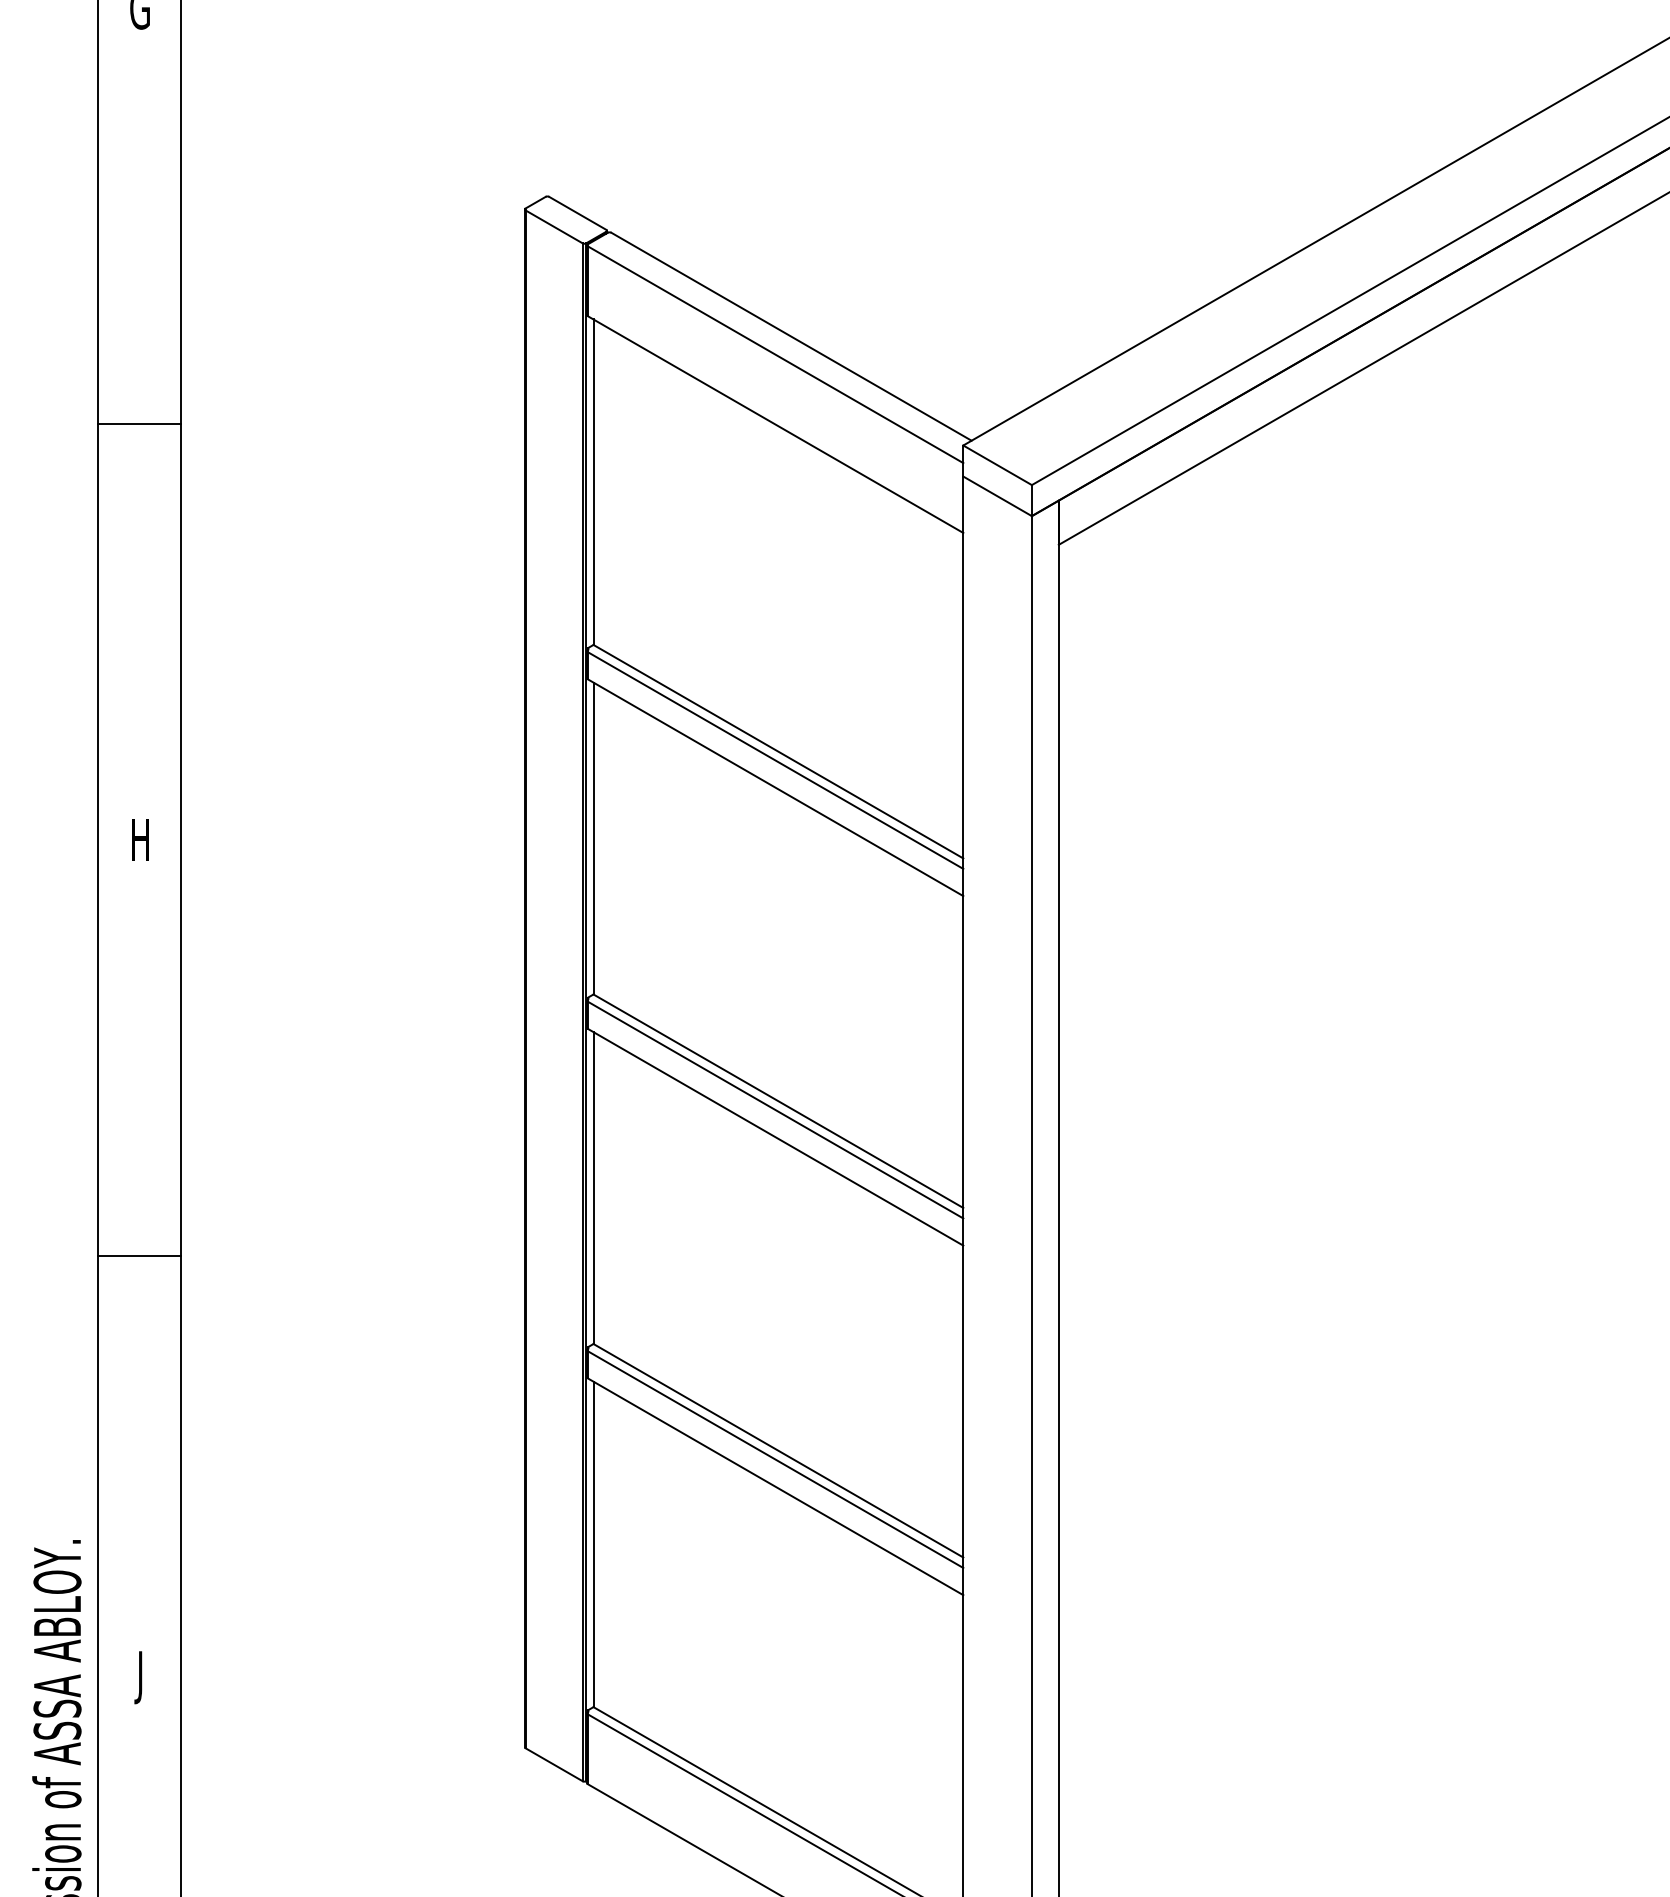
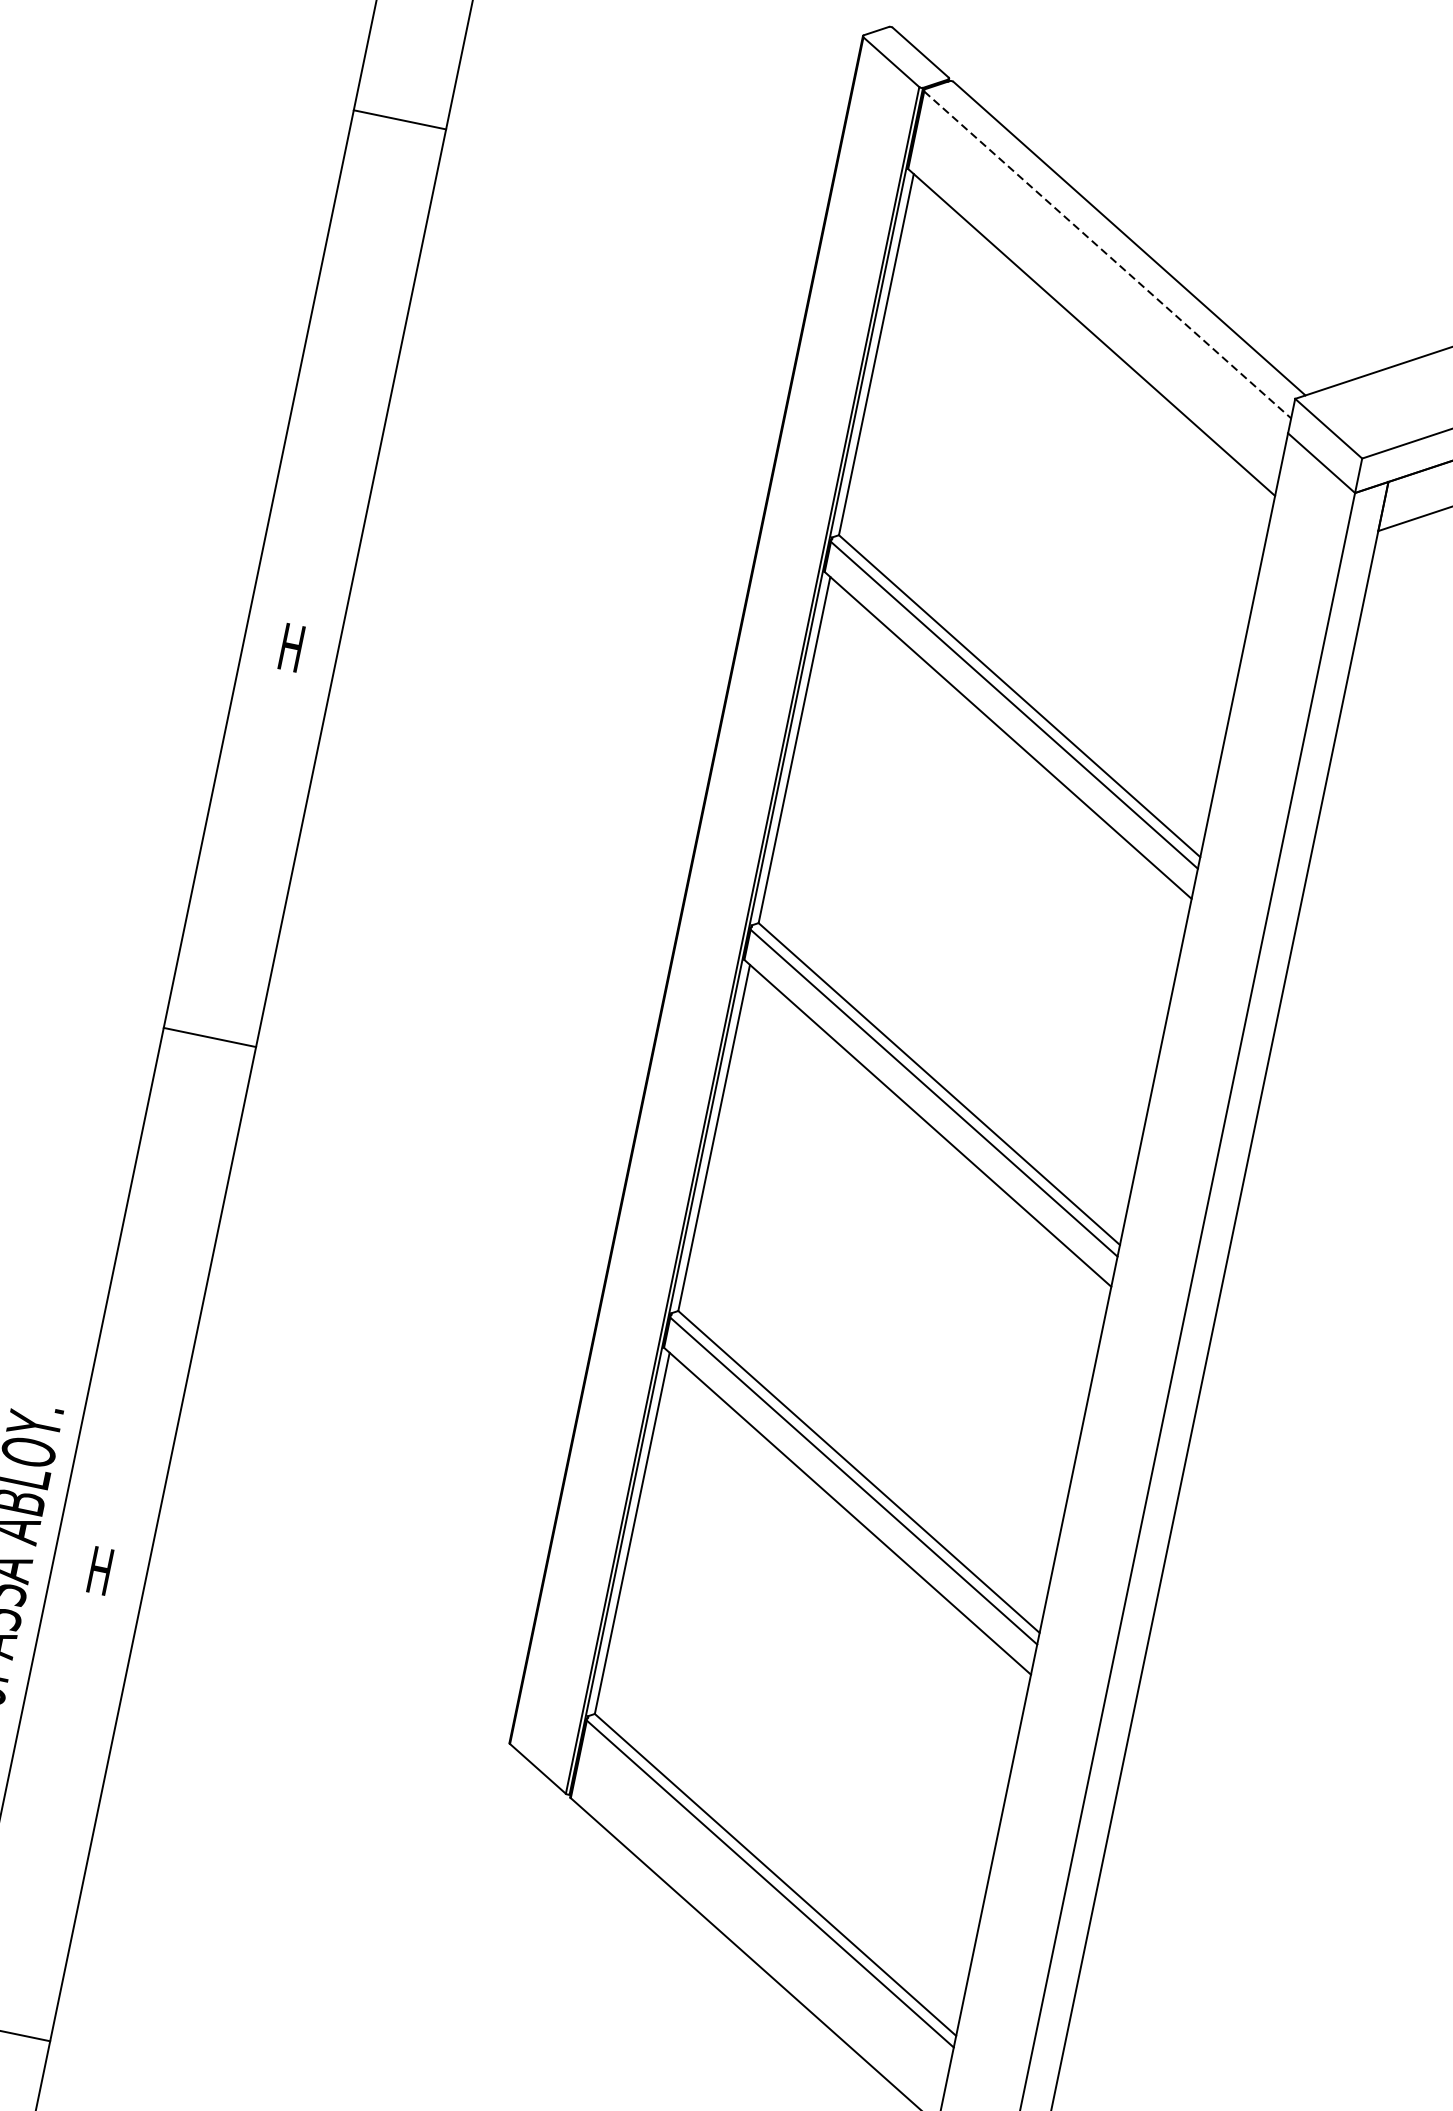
line: (775, 354) -> (1107, 254), solid -> dashed
line: (139, 423) -> (399, 119), moved
line: (139, 1255) -> (209, 1037), moved
text: (140, 1677) -> (98, 1576), J -> H

